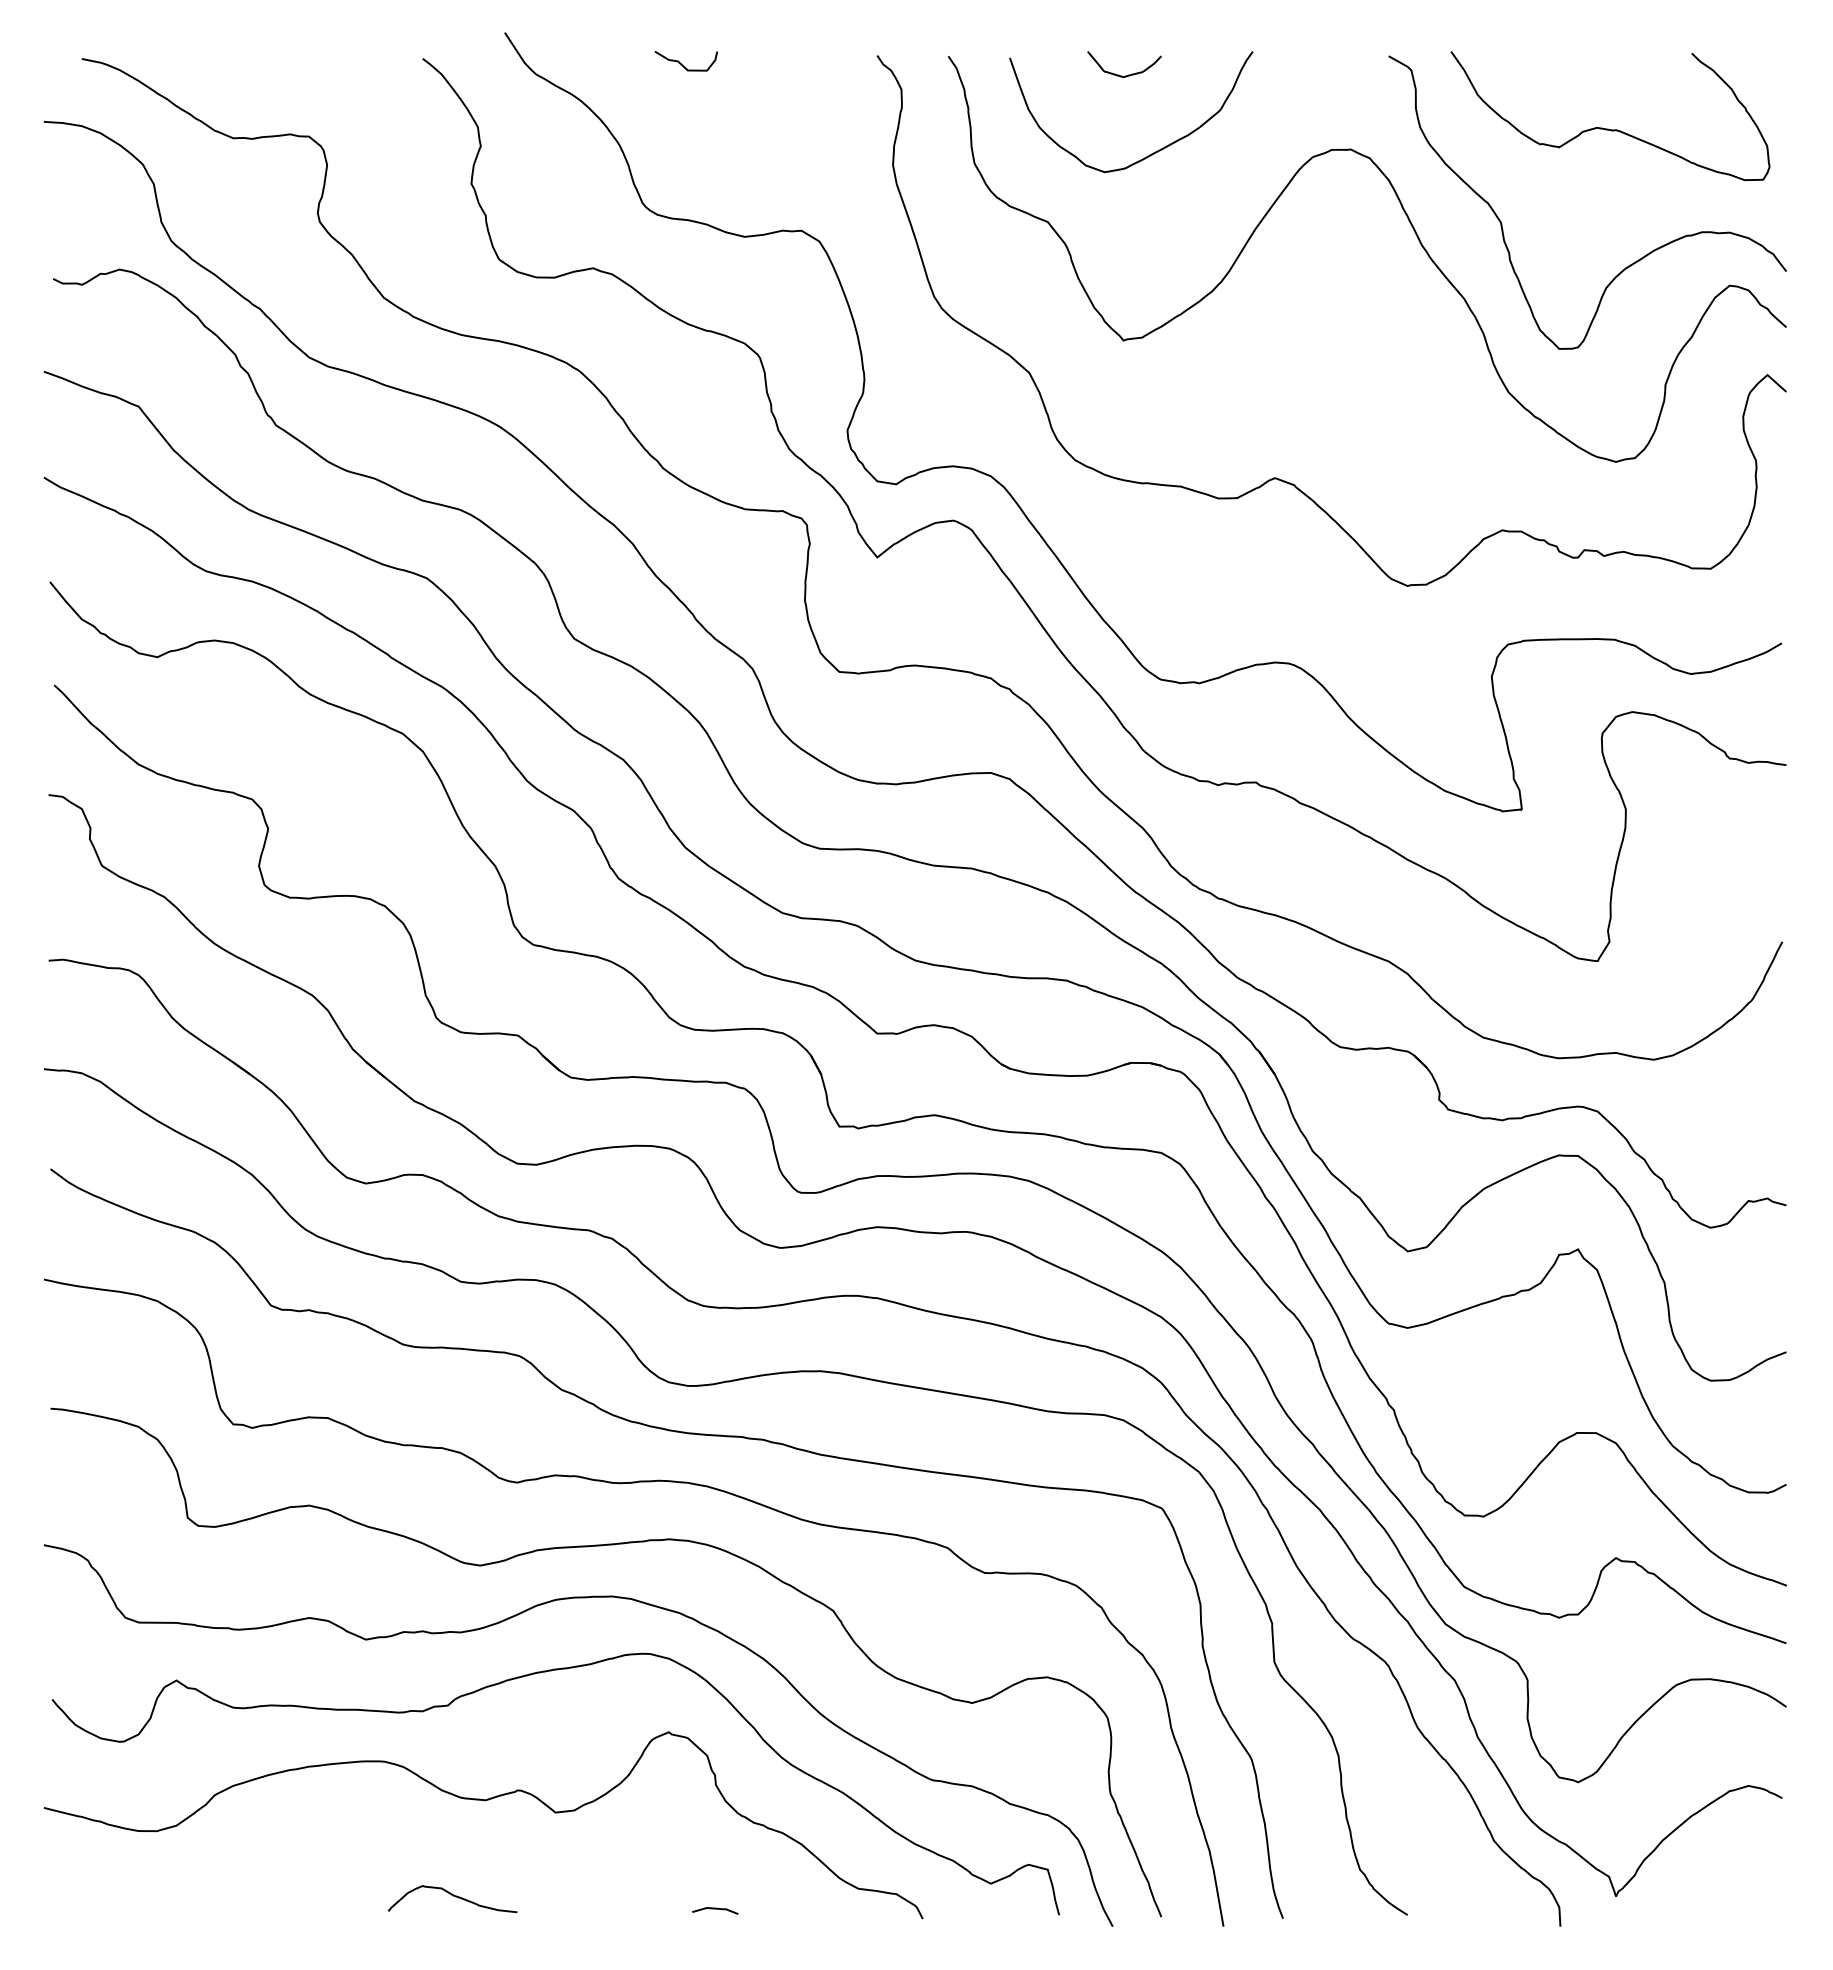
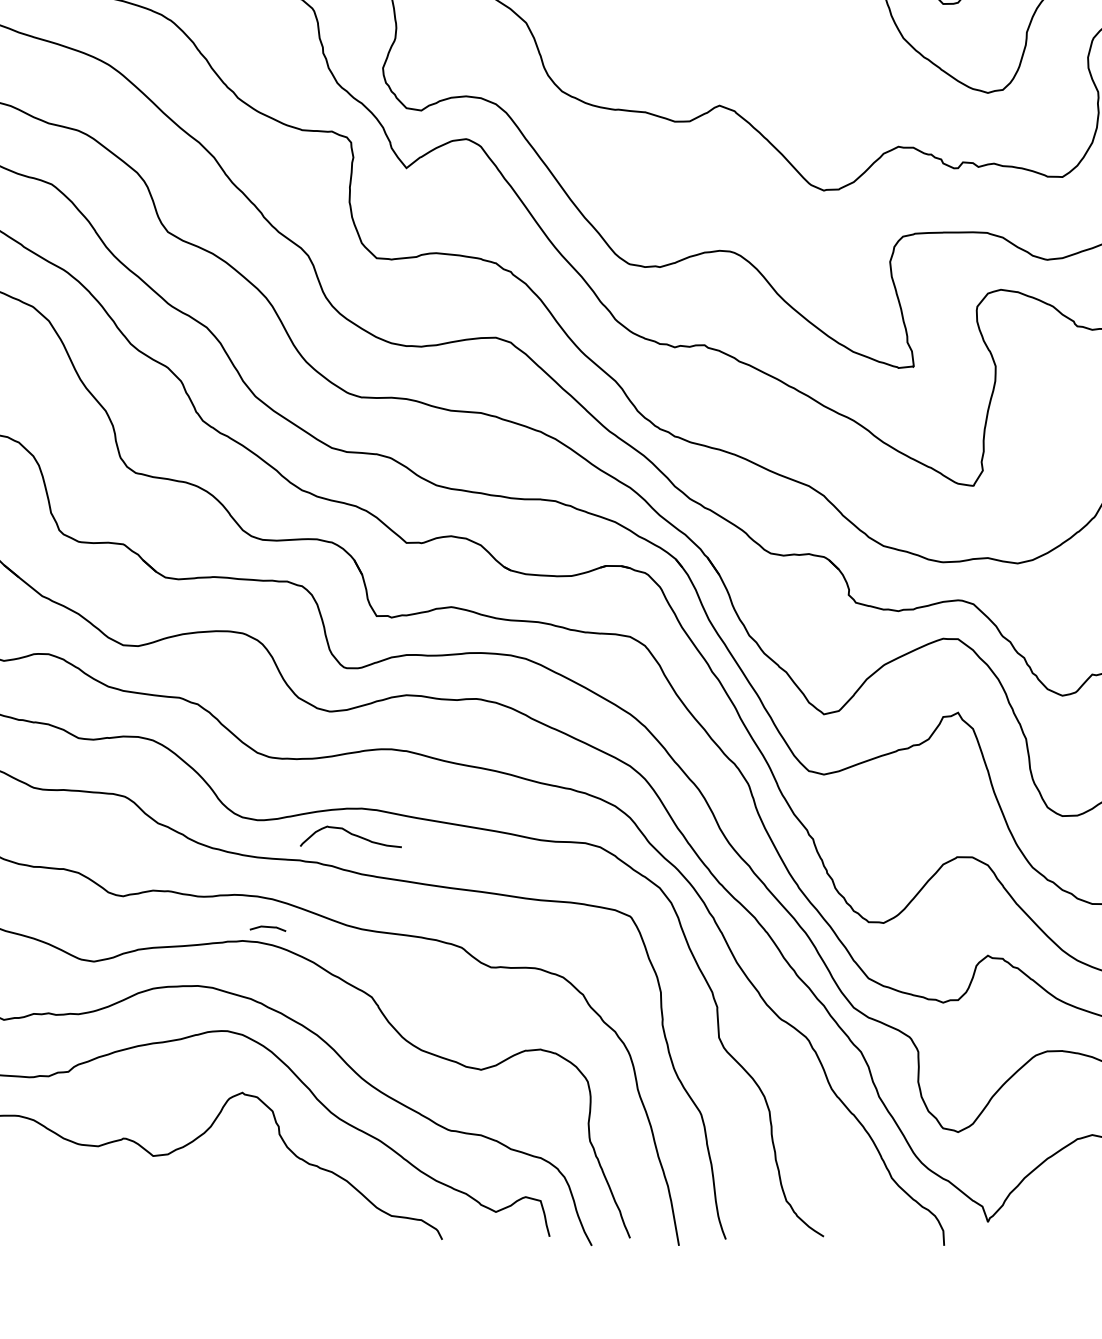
curve: (453, 1896) -> (351, 834), moved
line: (715, 1909) -> (268, 927), moved

